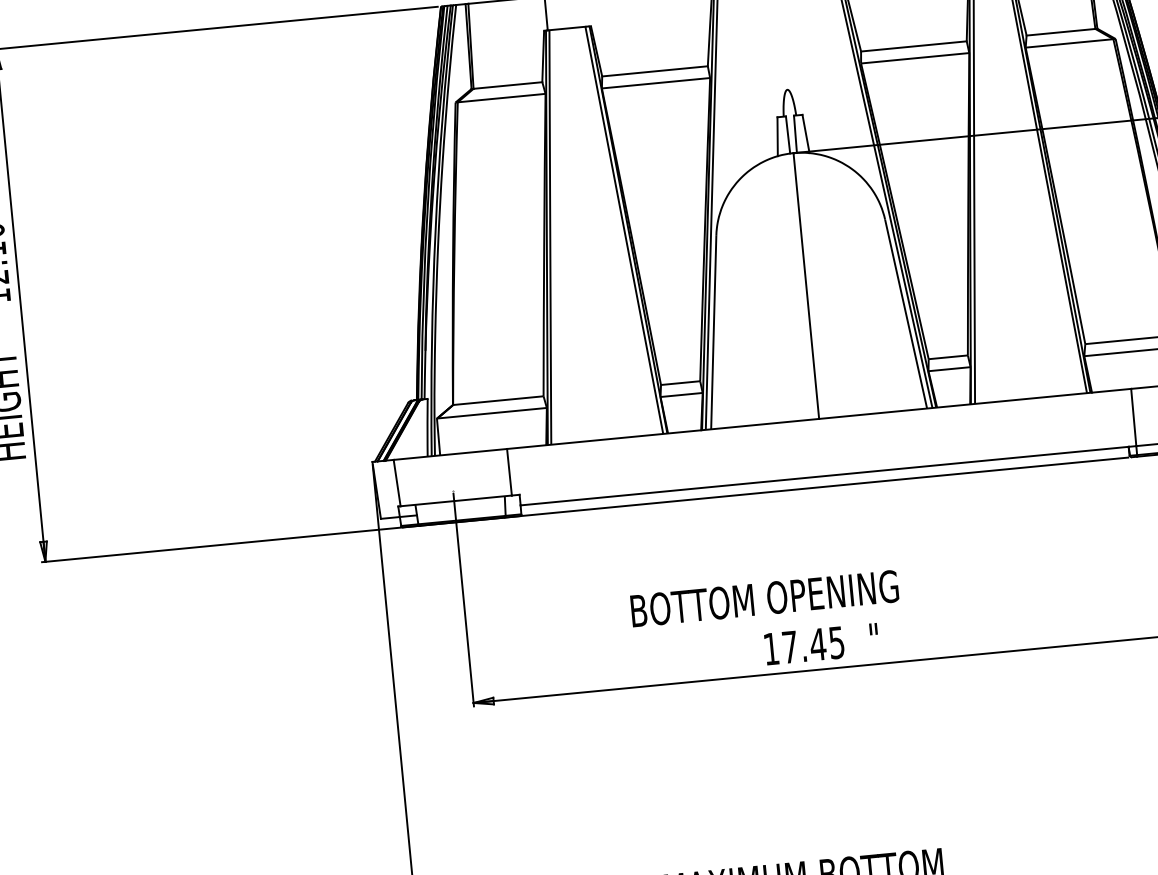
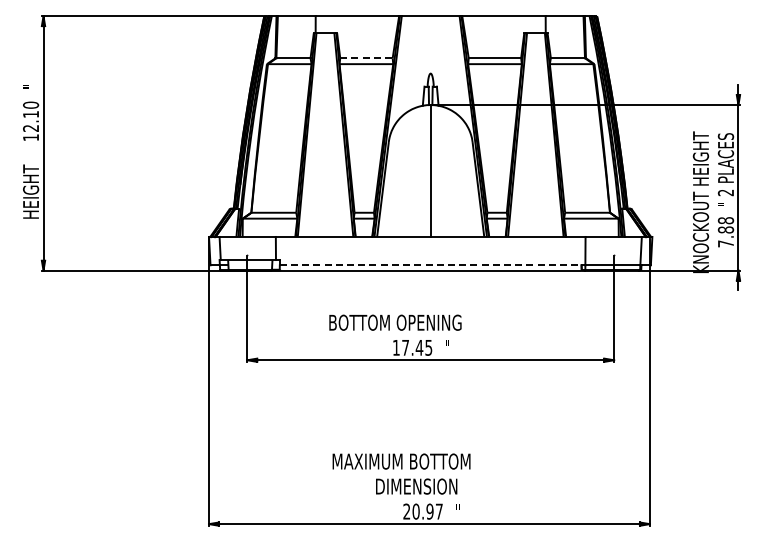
line: (655, 71) -> (366, 58), solid -> dashed
line: (824, 476) -> (430, 265), solid -> dashed

